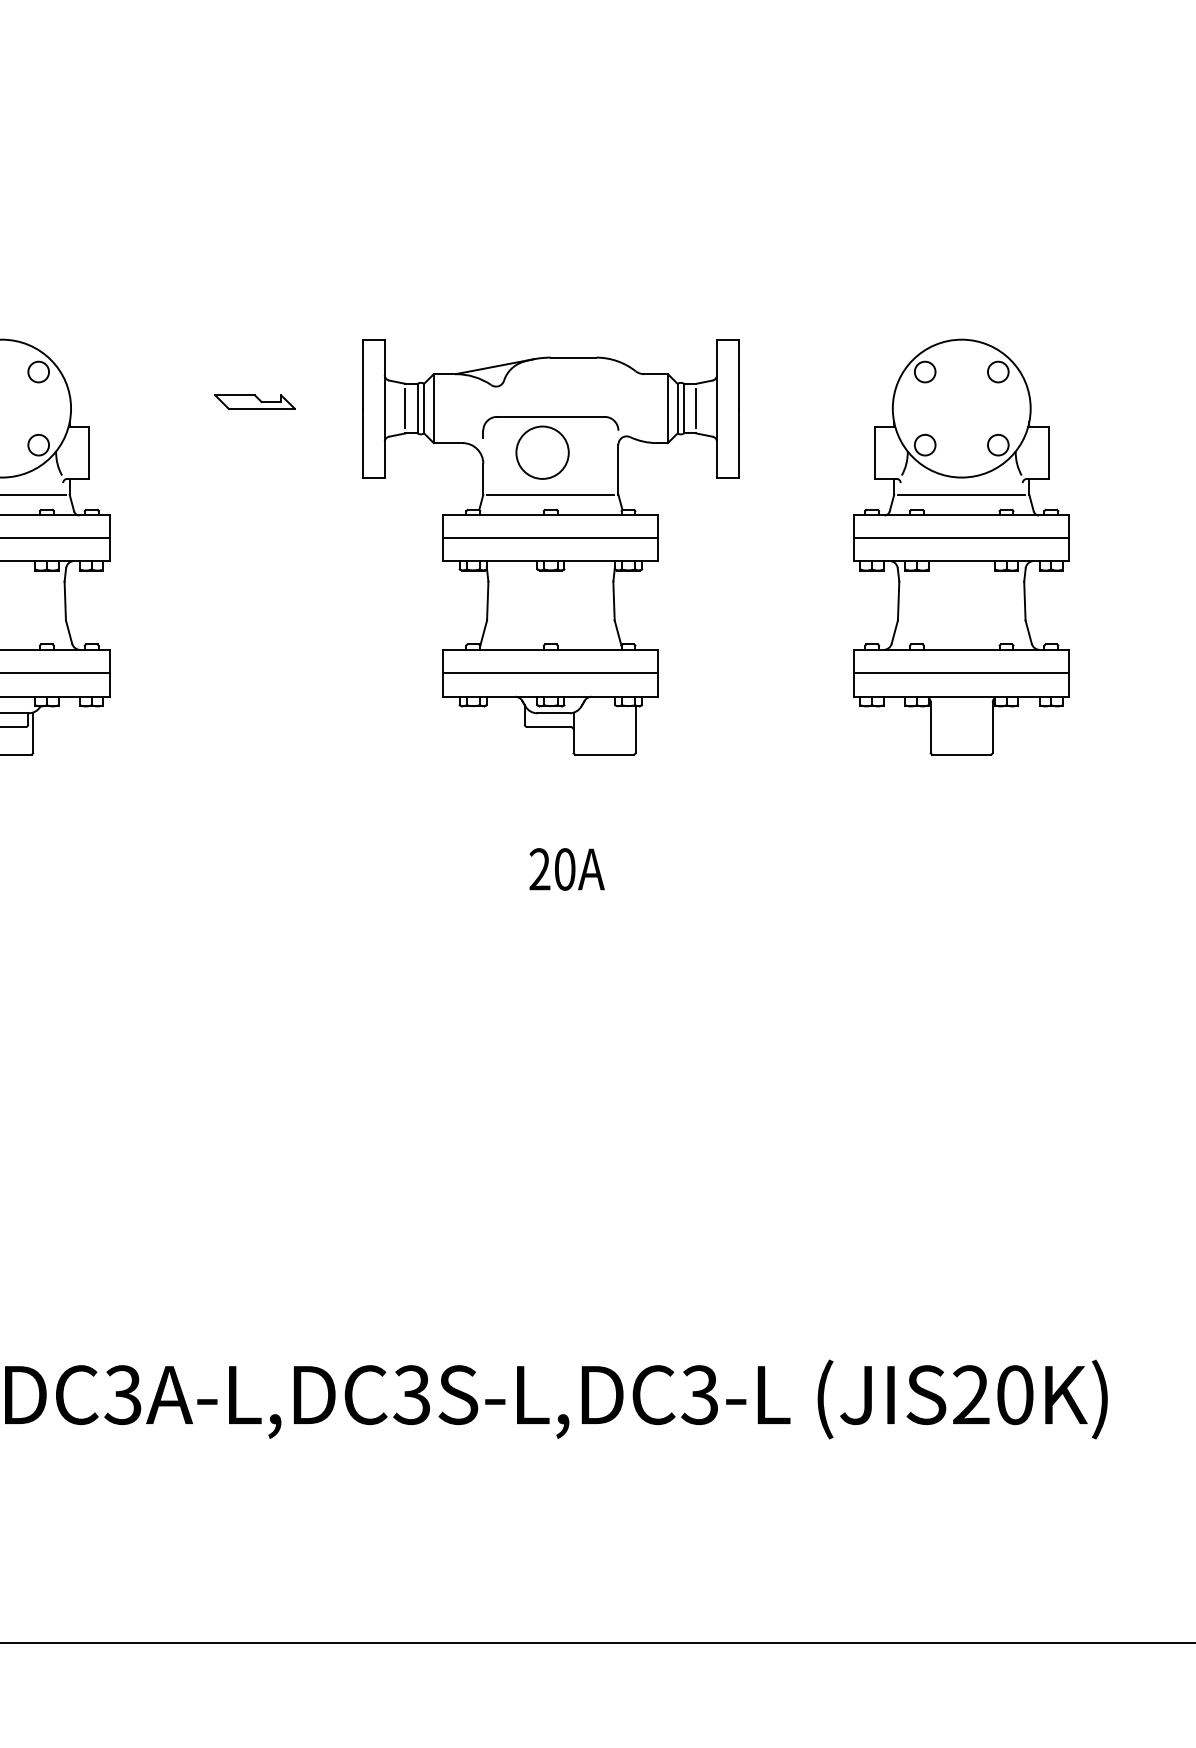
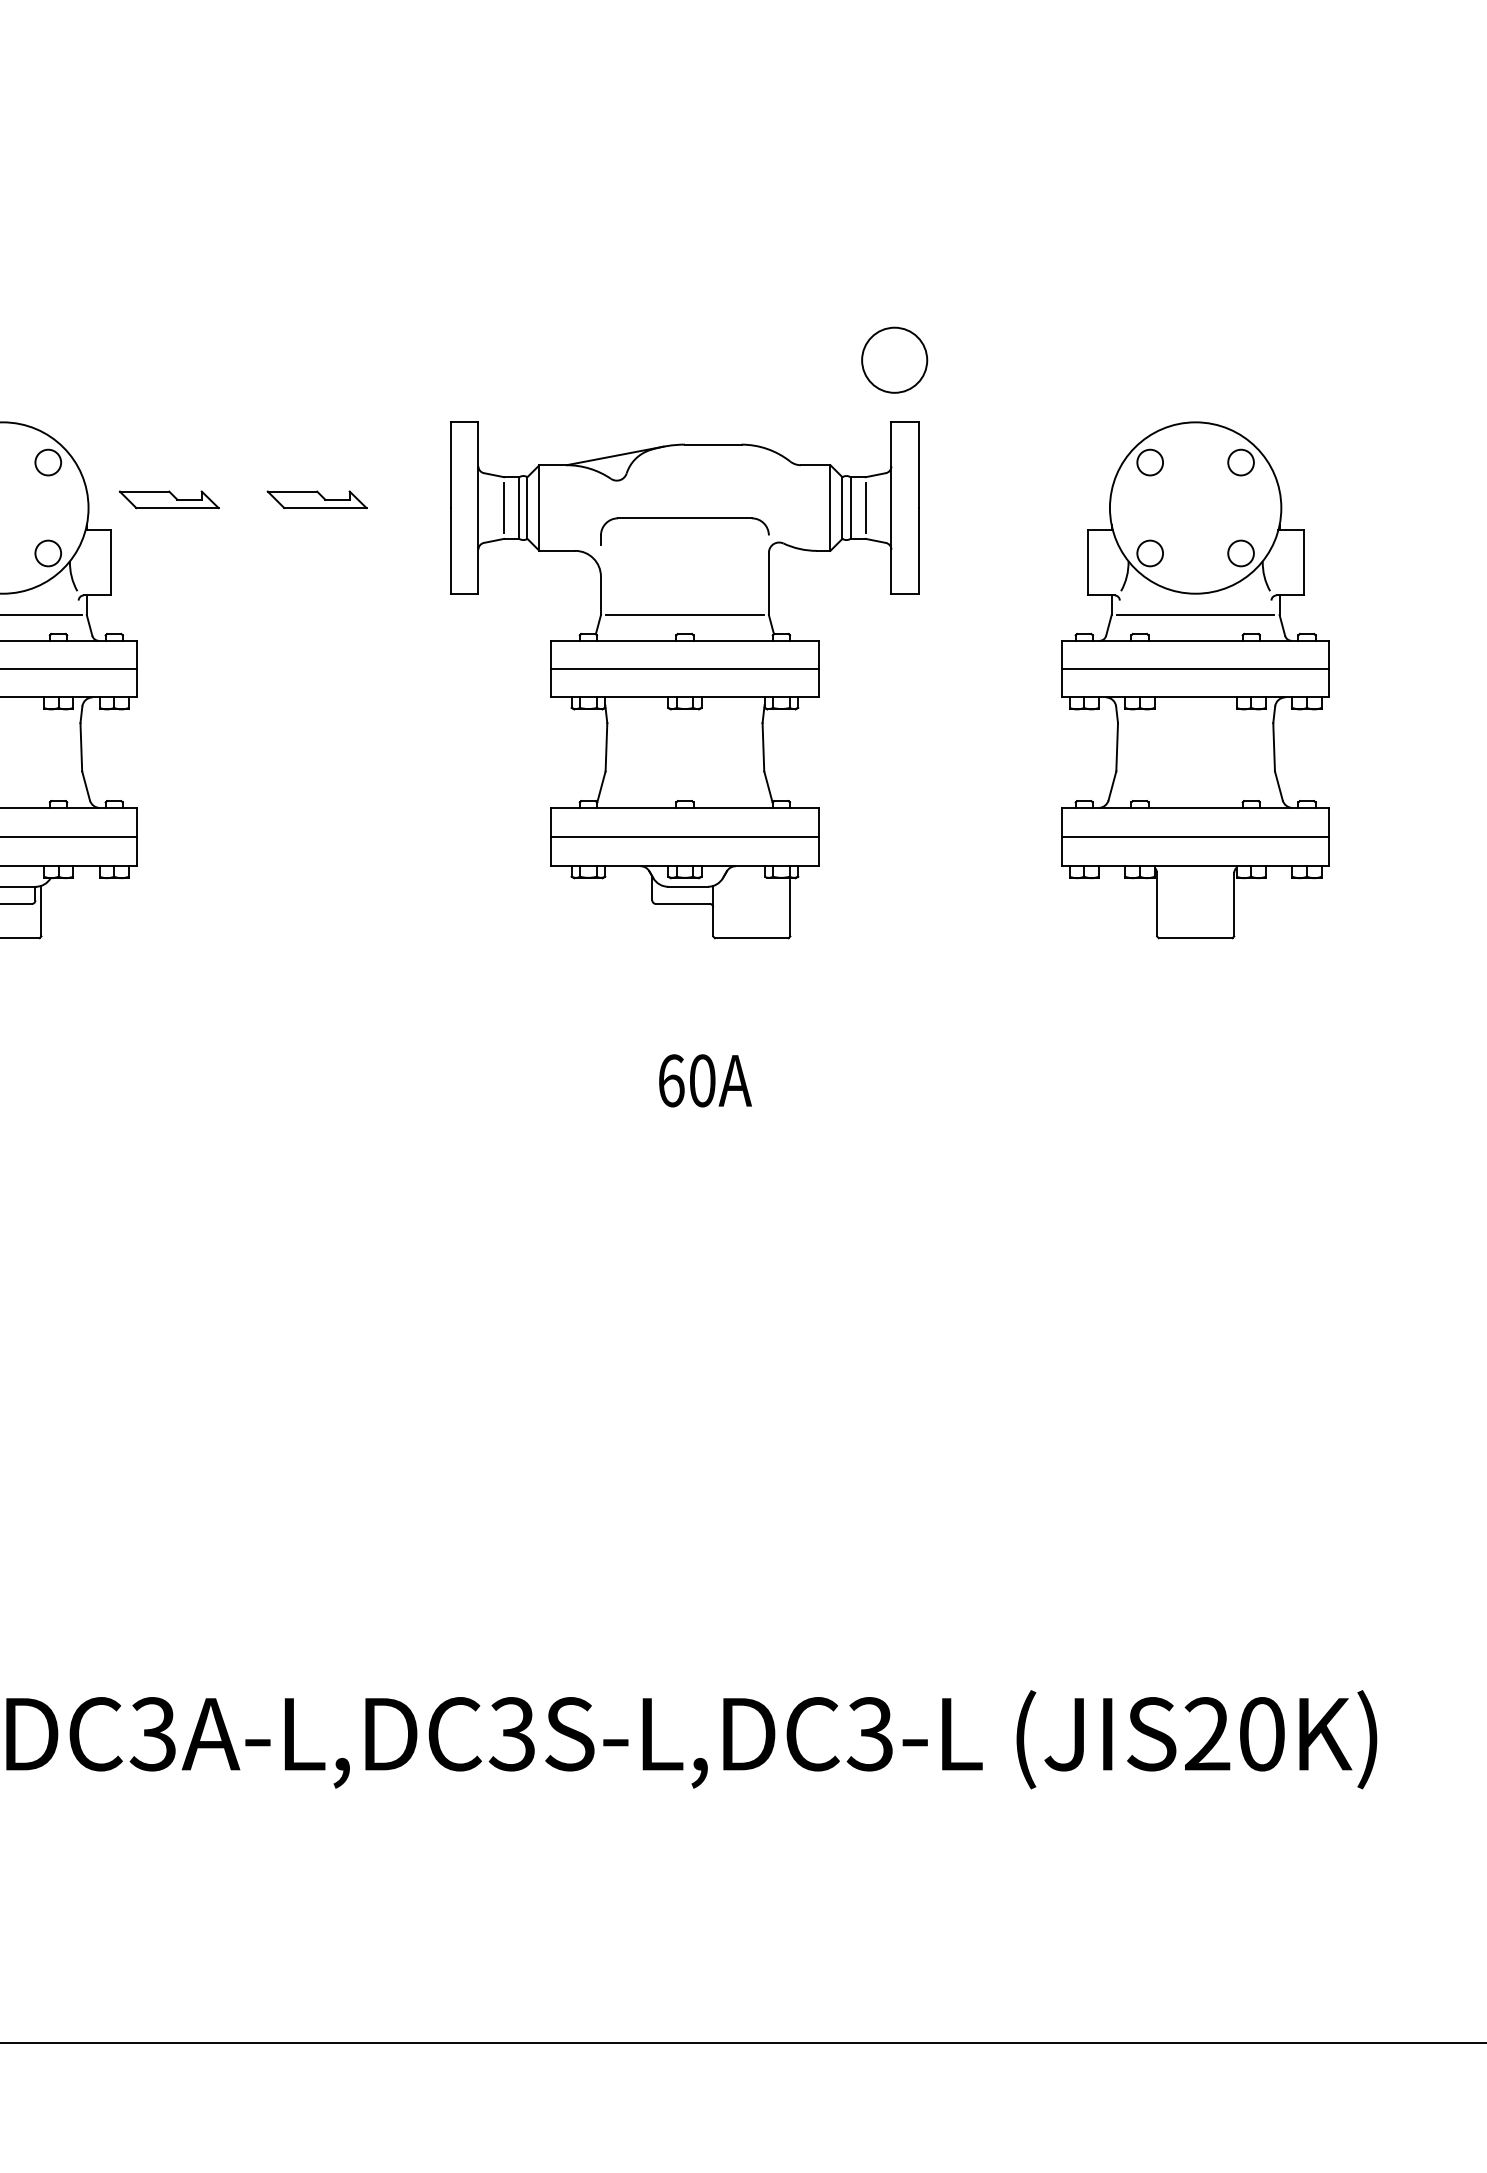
part: (135, 401) -> (168, 499), added
circle: (542, 452) -> (894, 359), moved
text: (539, 869) -> (670, 1080), 20A -> 60A

